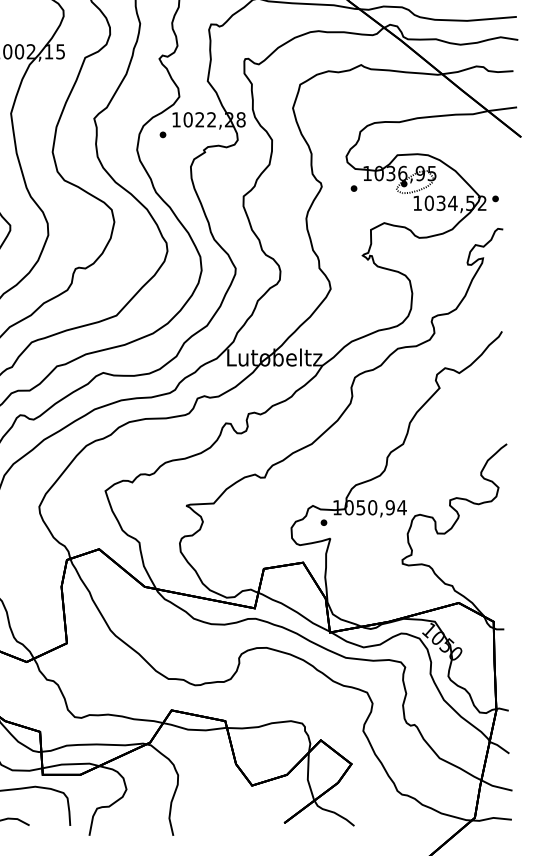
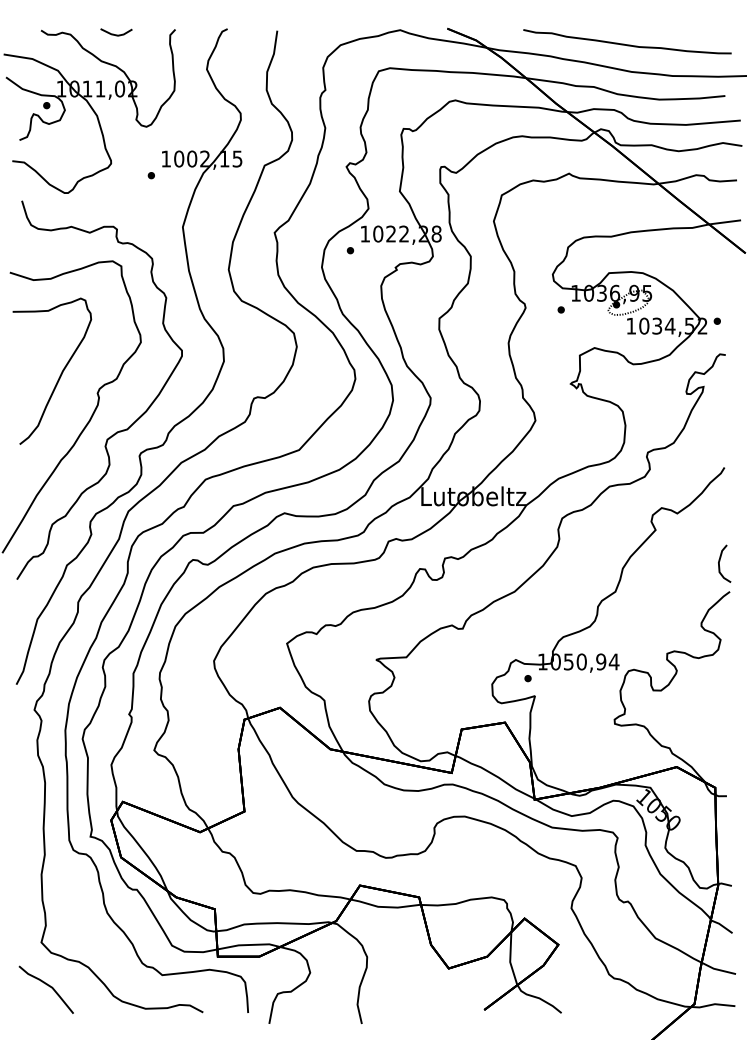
curve: (498, 416) -> (720, 561), added

